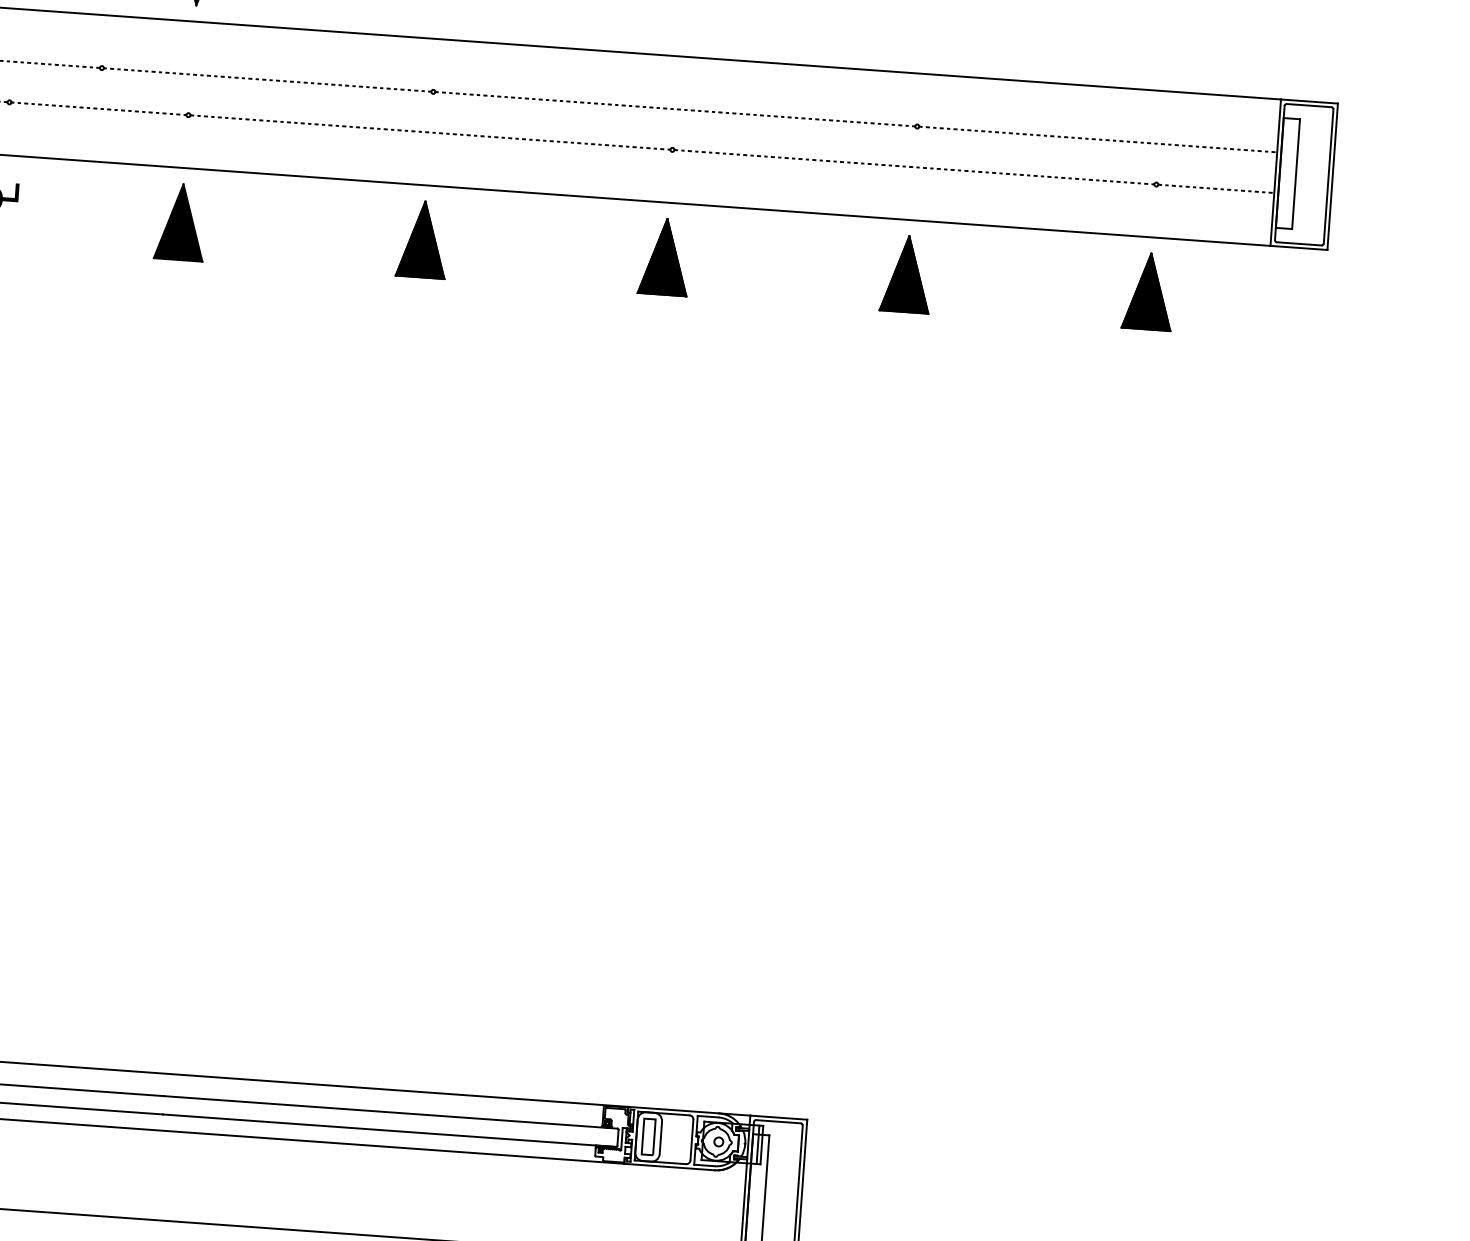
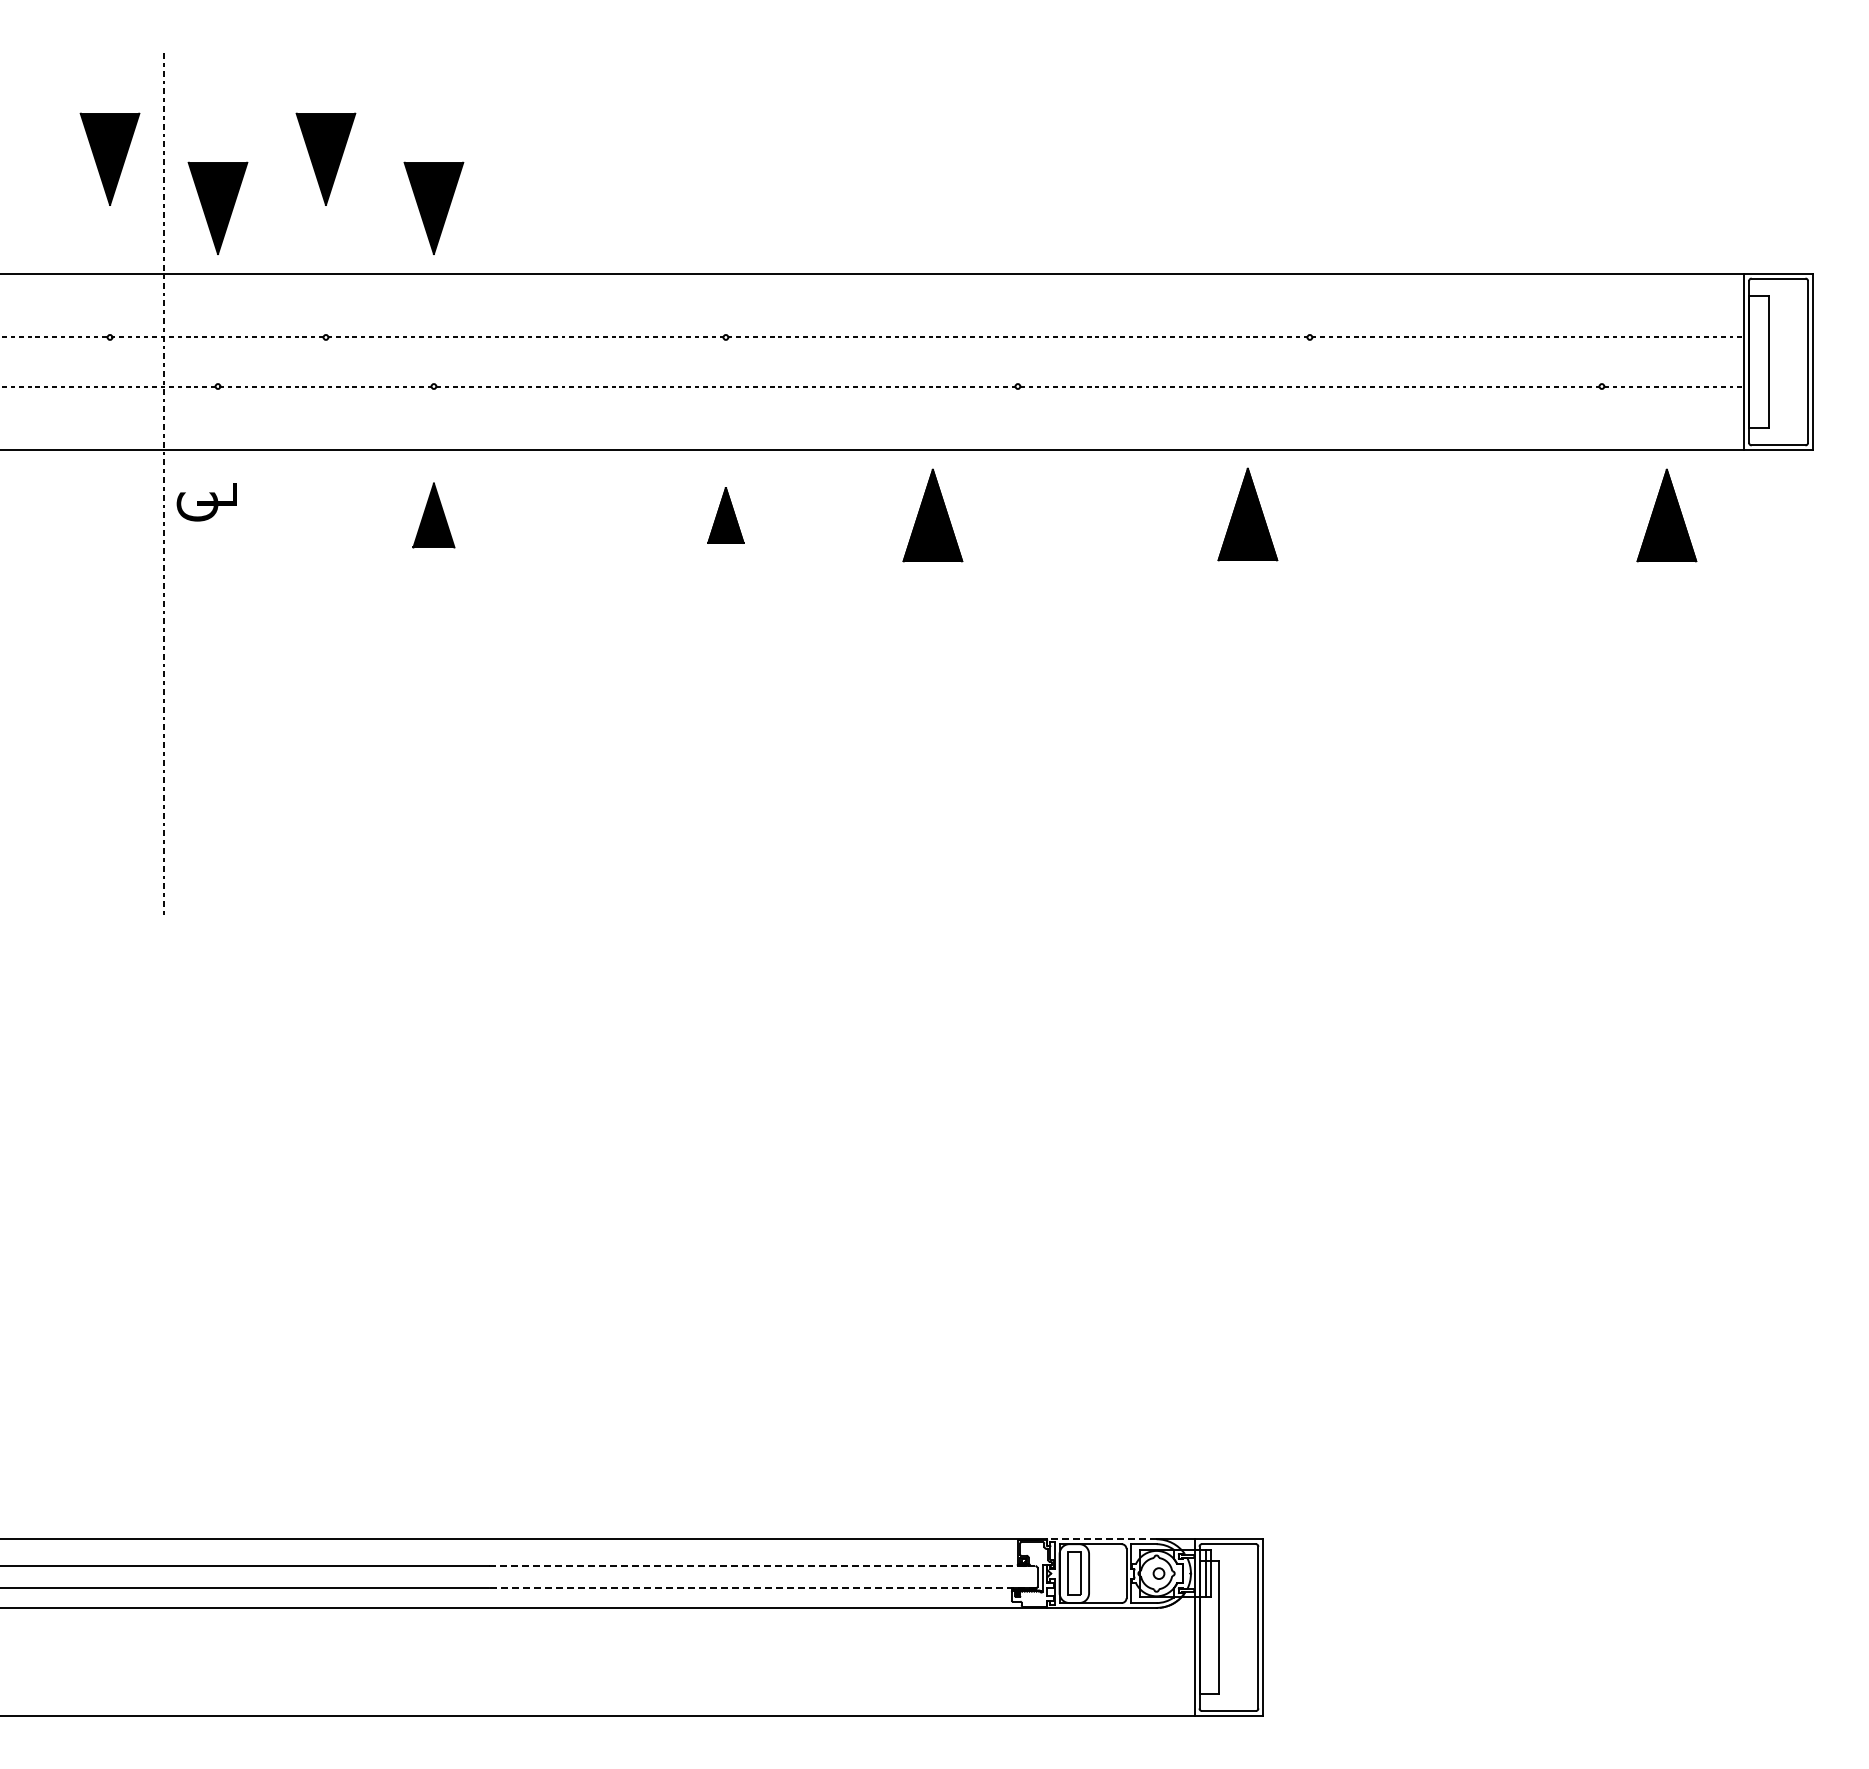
part: (180, 222) -> (433, 515), size x0.7
part: (422, 239) -> (725, 515), size x0.6
part: (664, 256) -> (932, 515), moved
part: (906, 274) -> (1247, 514), moved
part: (1148, 291) -> (1666, 515), moved
line: (674, 1110) -> (1102, 1539), solid -> dashed
line: (390, 1112) -> (762, 1566), solid -> dashed
line: (389, 1130) -> (762, 1588), solid -> dashed

